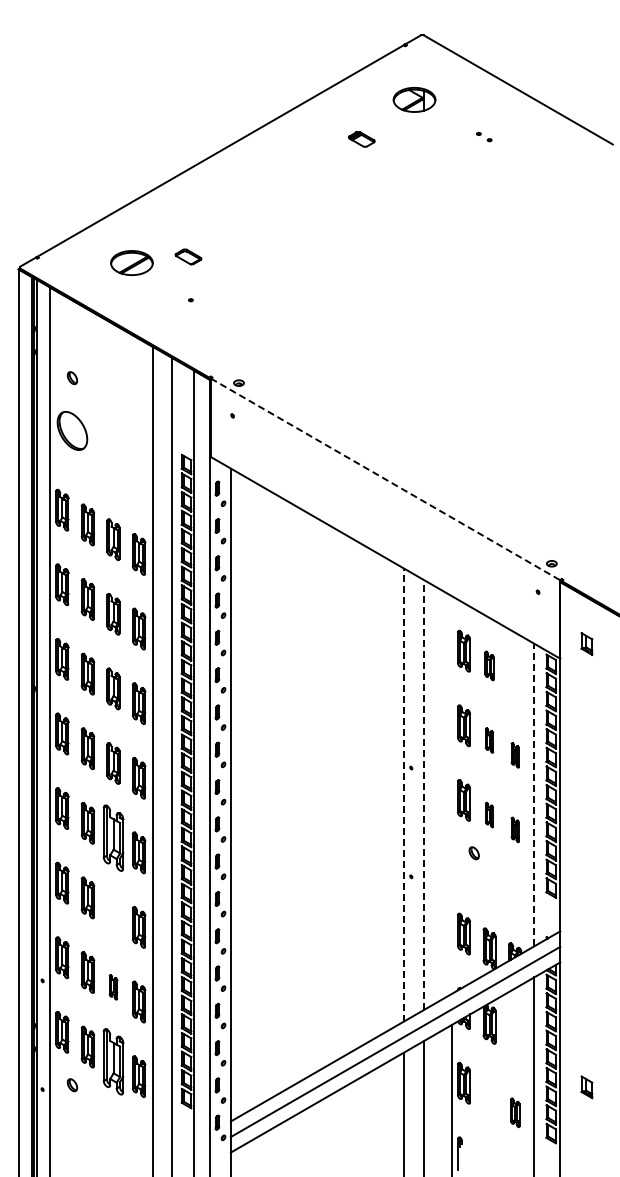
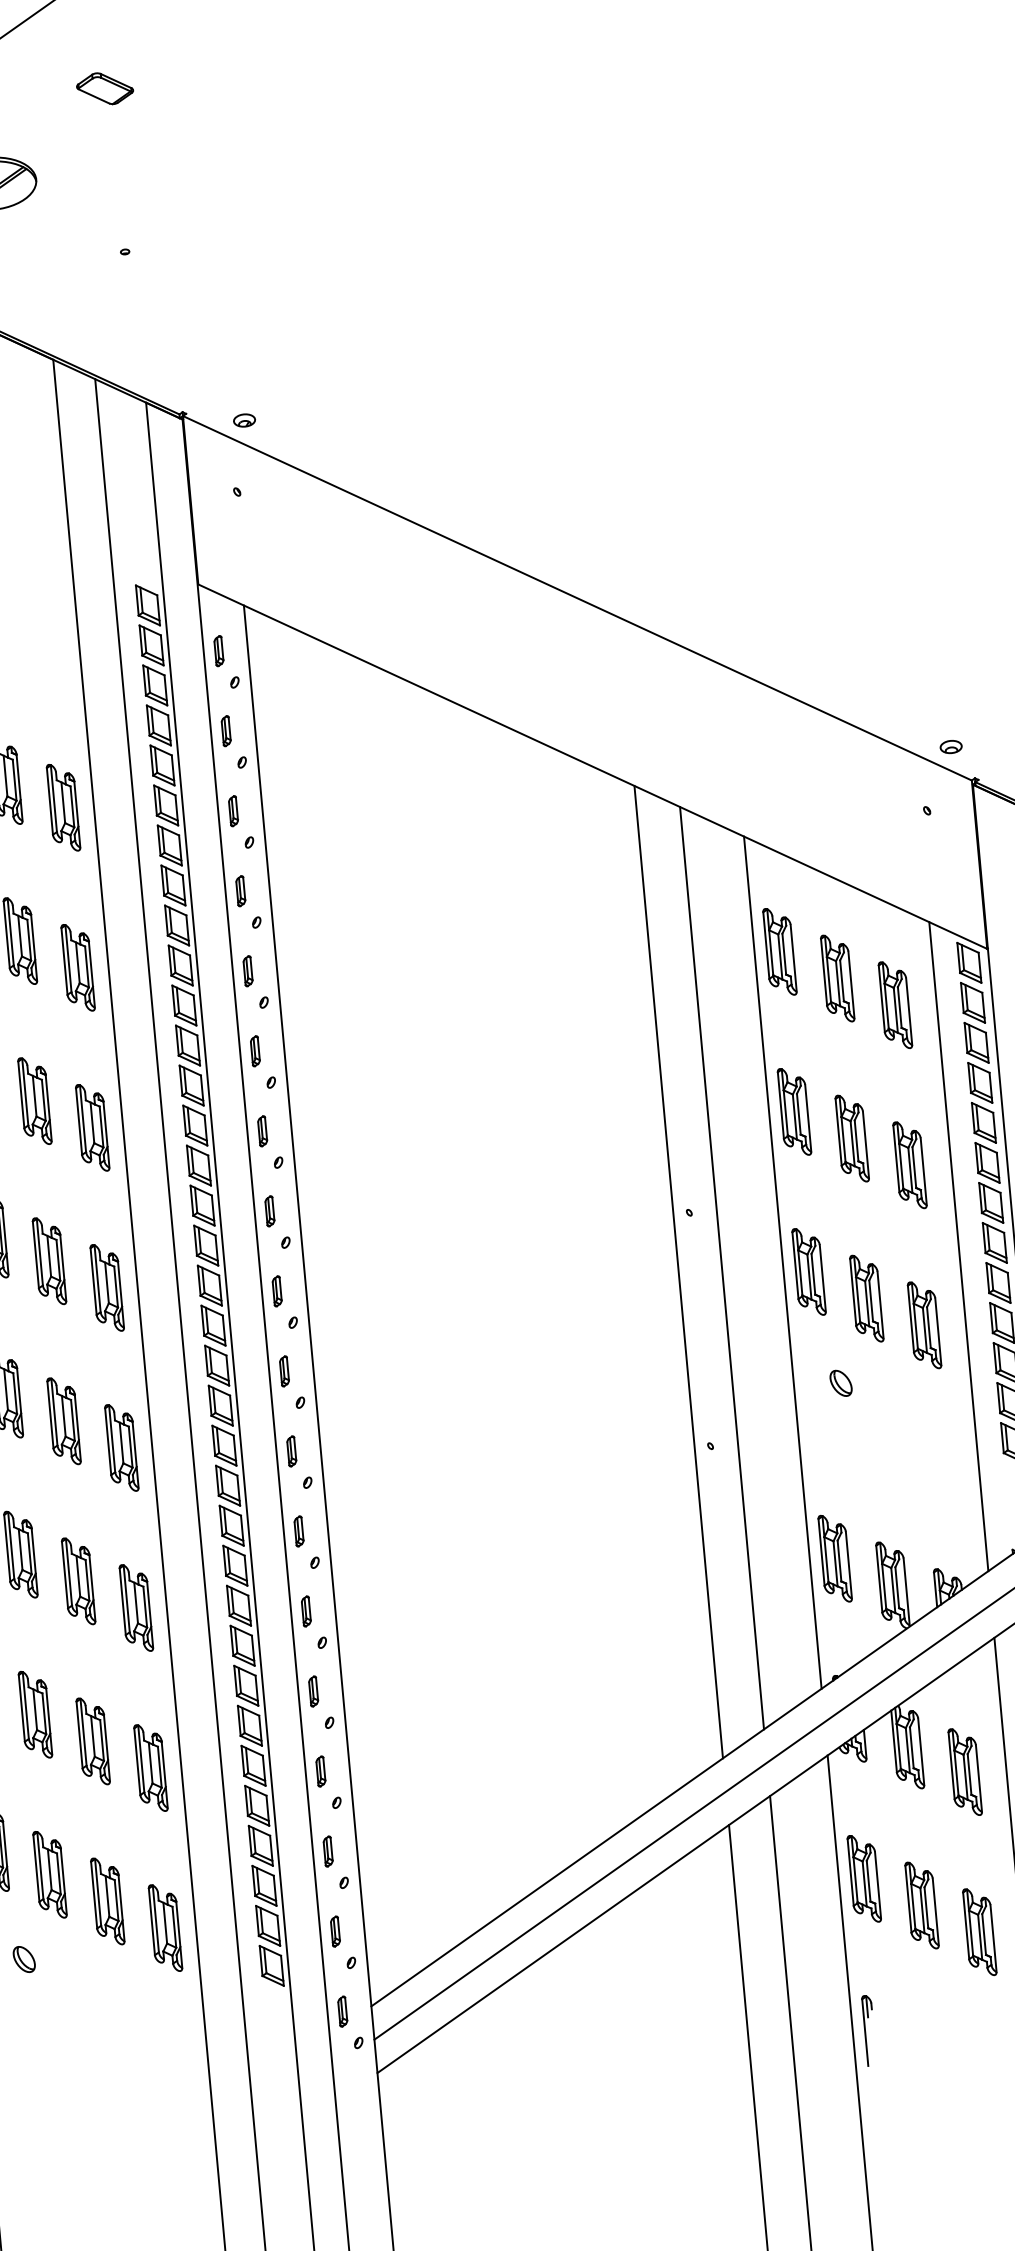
part: (188, 256) -> (105, 87), moved
line: (385, 479) -> (577, 598), dashed -> solid
part: (489, 665) -> (837, 977), size x1.43
part: (515, 680) -> (895, 1004), added
part: (489, 740) -> (851, 1138), size x1.67
part: (515, 755) -> (910, 1165), size x1.67
line: (452, 794) -> (782, 1261), added
line: (534, 794) -> (958, 1245), dashed -> solid
line: (403, 795) -> (678, 1273), dashed -> solid
line: (424, 795) -> (723, 1269), dashed -> solid
part: (489, 814) -> (866, 1297), size x1.67
part: (515, 829) -> (924, 1324), size x1.67
part: (113, 837) -> (63, 1419), size x0.62
part: (113, 912) -> (78, 1580), added
part: (113, 987) -> (93, 1741), size x1.67
part: (515, 1037) -> (965, 1770), added
part: (113, 1061) -> (107, 1900), size x0.62
part: (489, 1097) -> (921, 1904), added
part: (515, 1112) -> (980, 1931), size x1.43

